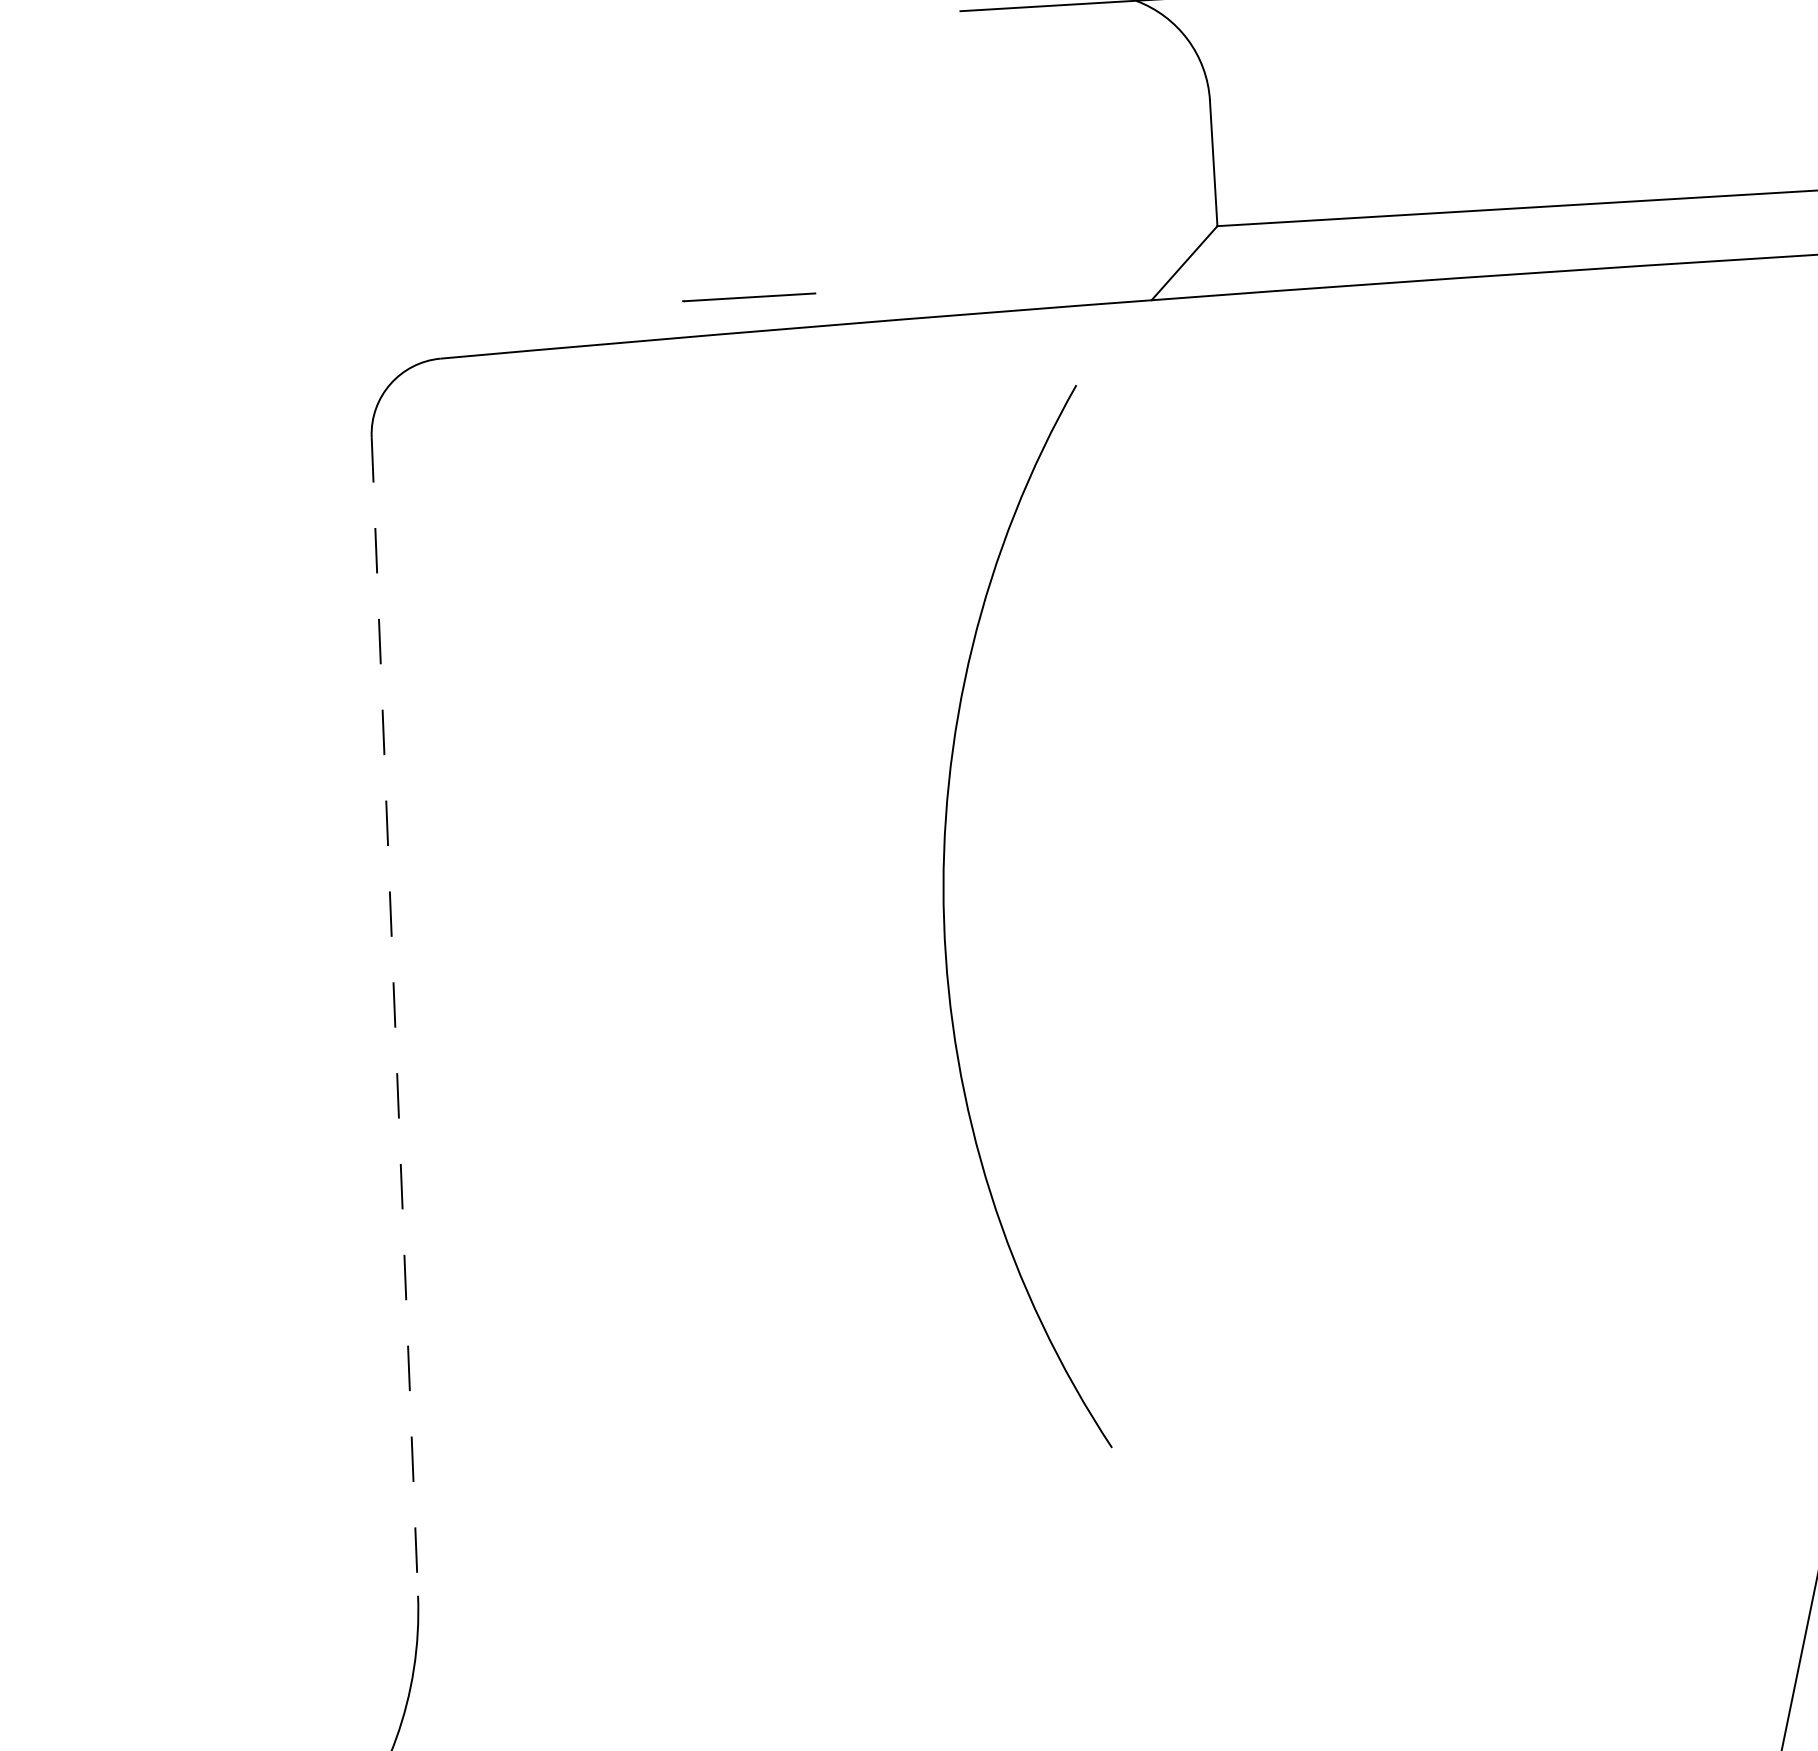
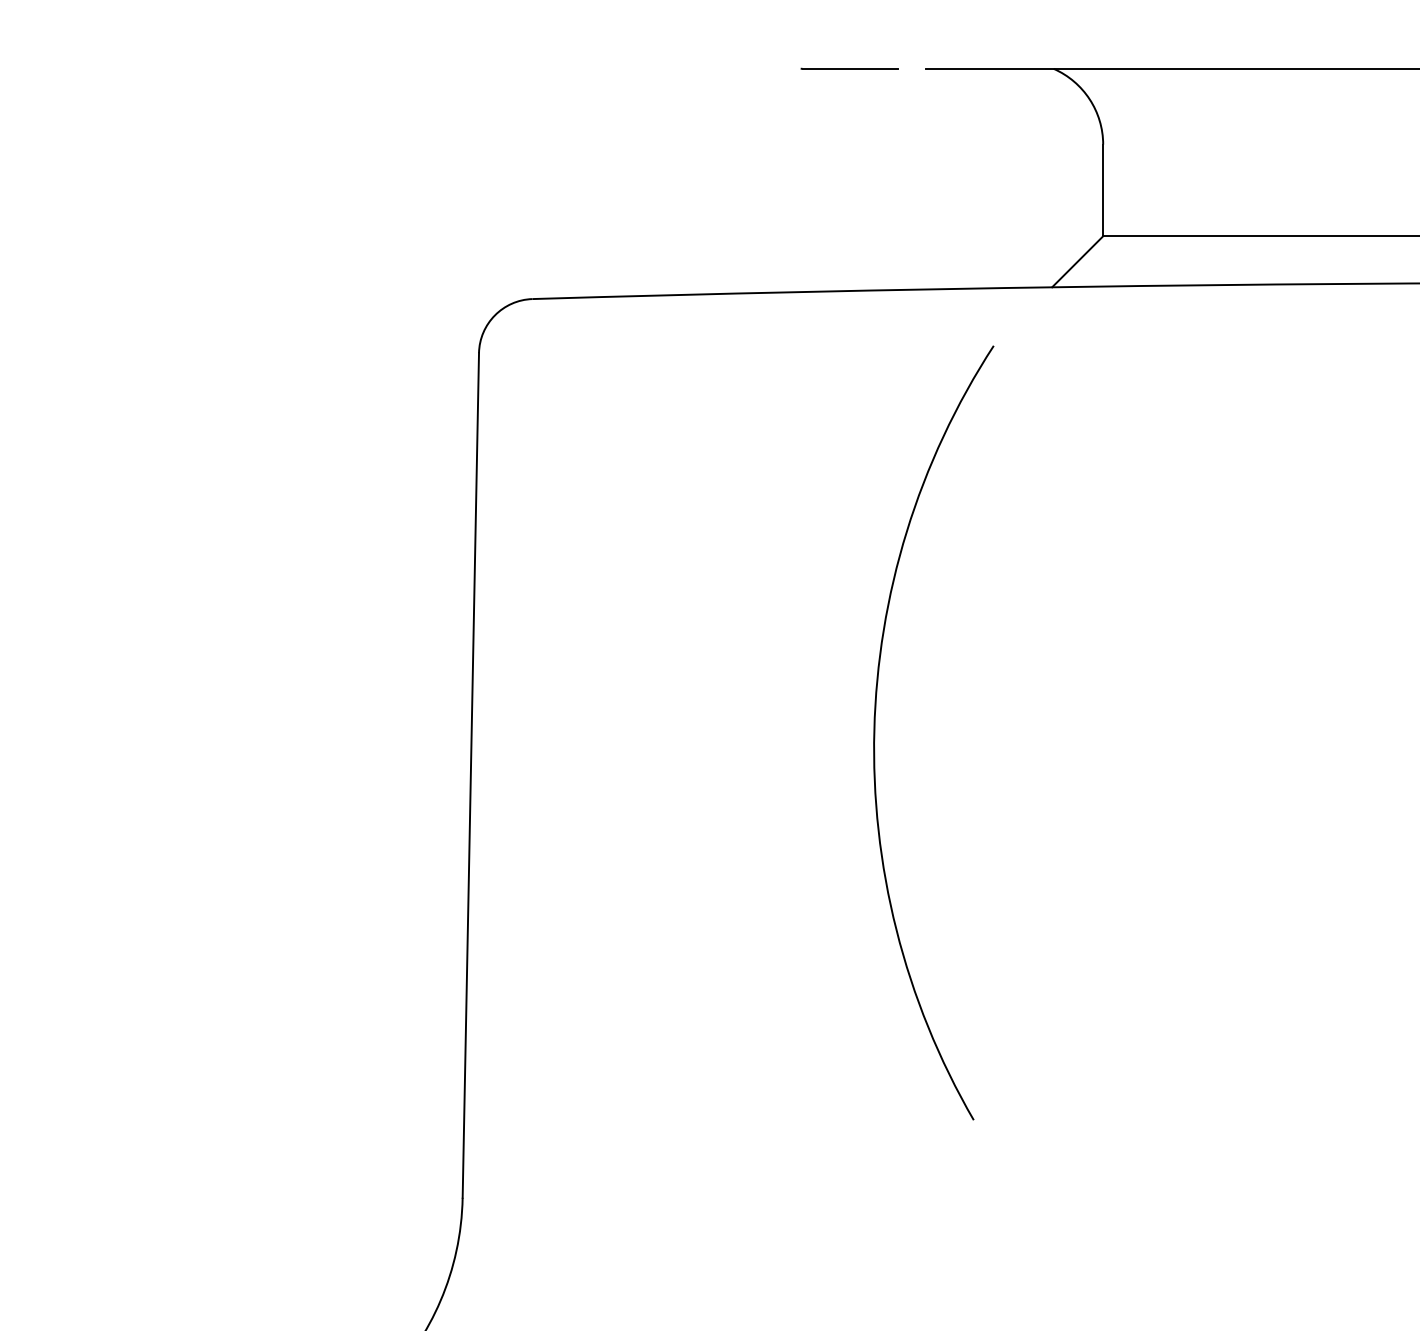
line: (749, 296) -> (849, 68), moved
line: (394, 1016) -> (470, 775), dashed -> solid

